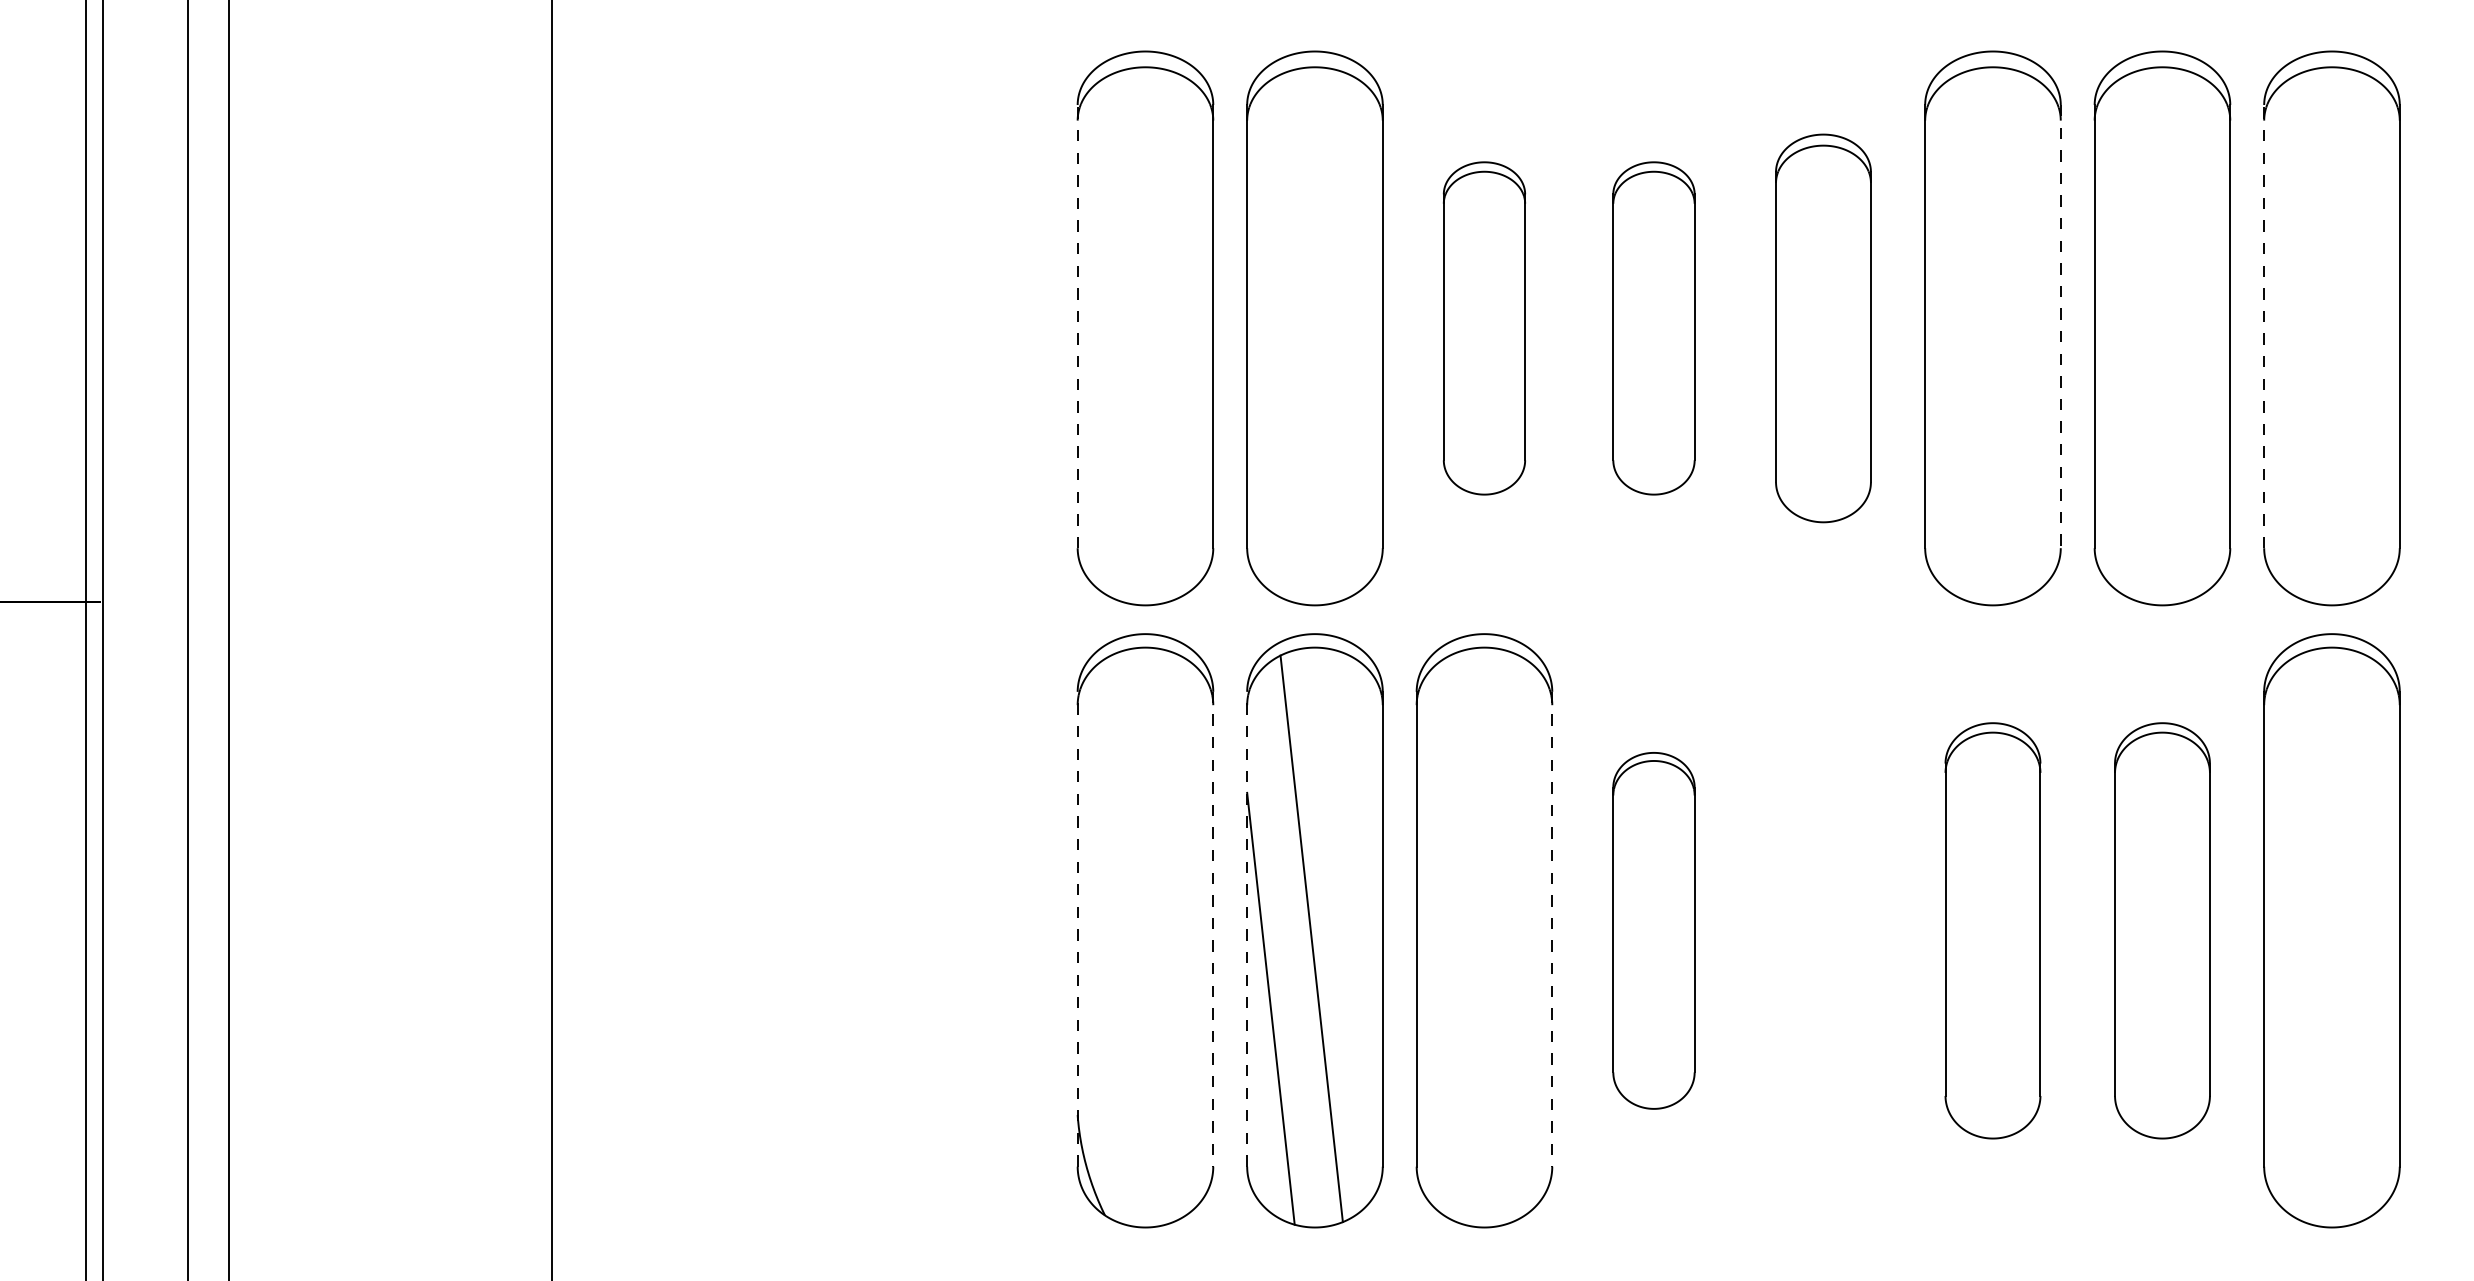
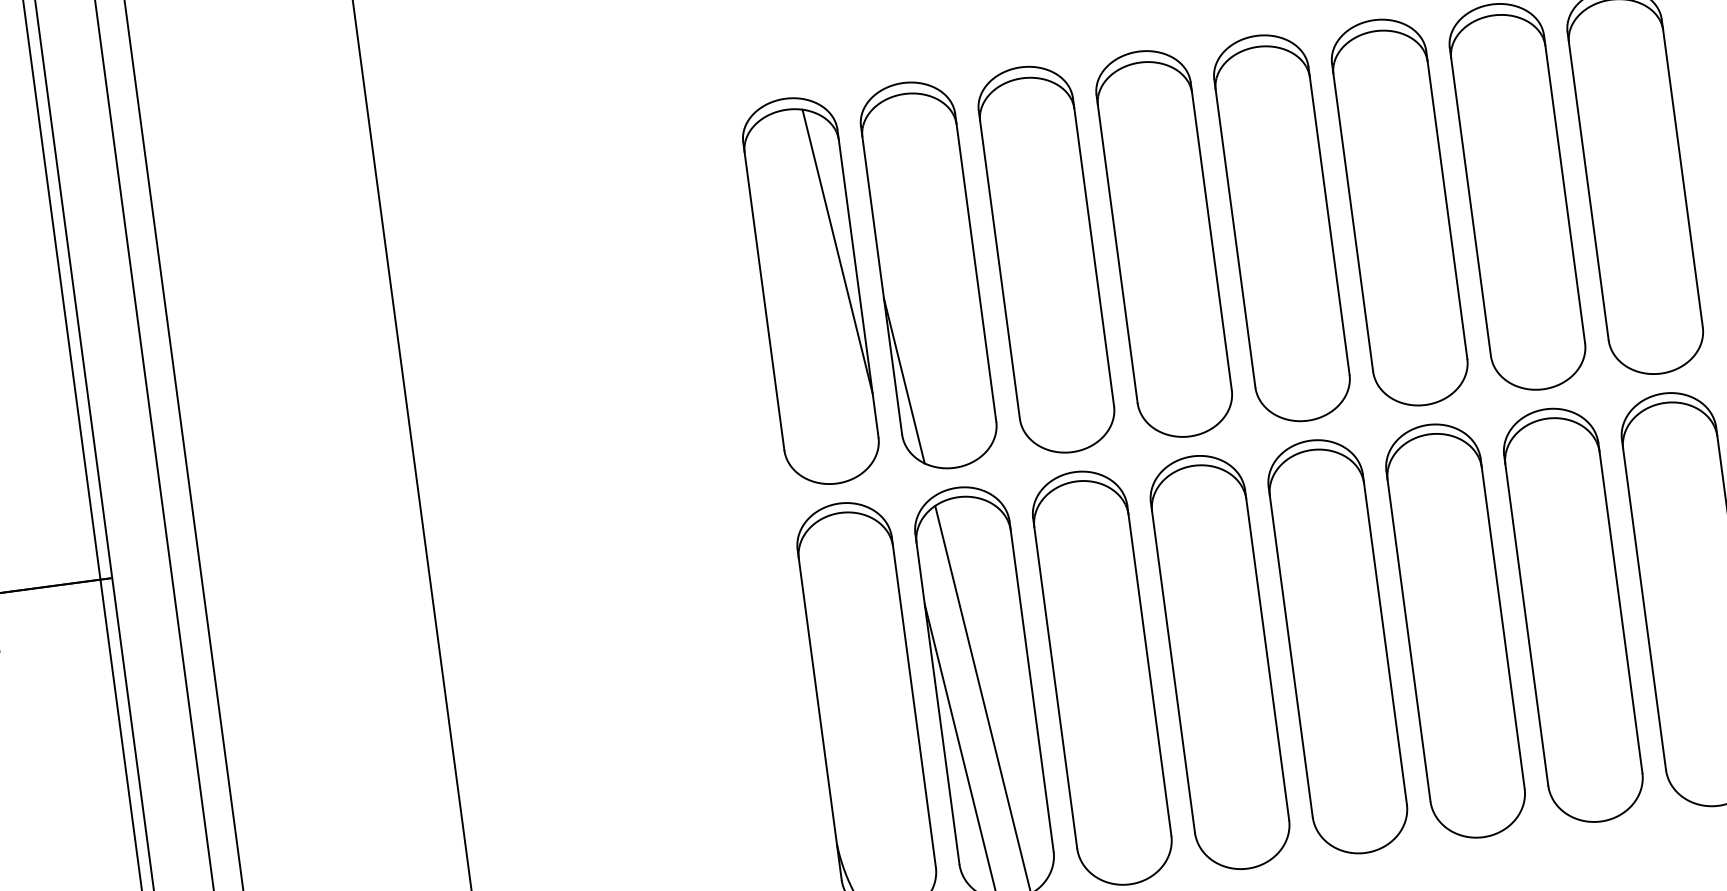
line: (1190, 277) -> (837, 251), added
line: (1077, 326) -> (763, 296), dashed -> solid
line: (2060, 326) -> (1446, 204), dashed -> solid
line: (2264, 326) -> (1588, 186), dashed -> solid
part: (1484, 328) -> (1046, 259), size x1.67
part: (1653, 328) -> (1164, 244), size x1.67
part: (1823, 328) -> (1282, 228), size x1.43
line: (1260, 472) -> (904, 380), added
line: (1077, 928) -> (819, 714), dashed -> solid
line: (1247, 928) -> (937, 698), dashed -> solid
line: (1213, 929) -> (914, 702), dashed -> solid
line: (1552, 929) -> (1149, 671), dashed -> solid
part: (1653, 930) -> (1219, 662), size x1.67
part: (1823, 930) -> (1337, 646), added
part: (1992, 930) -> (1455, 630), size x1.43
part: (2162, 930) -> (1573, 615), size x1.43

